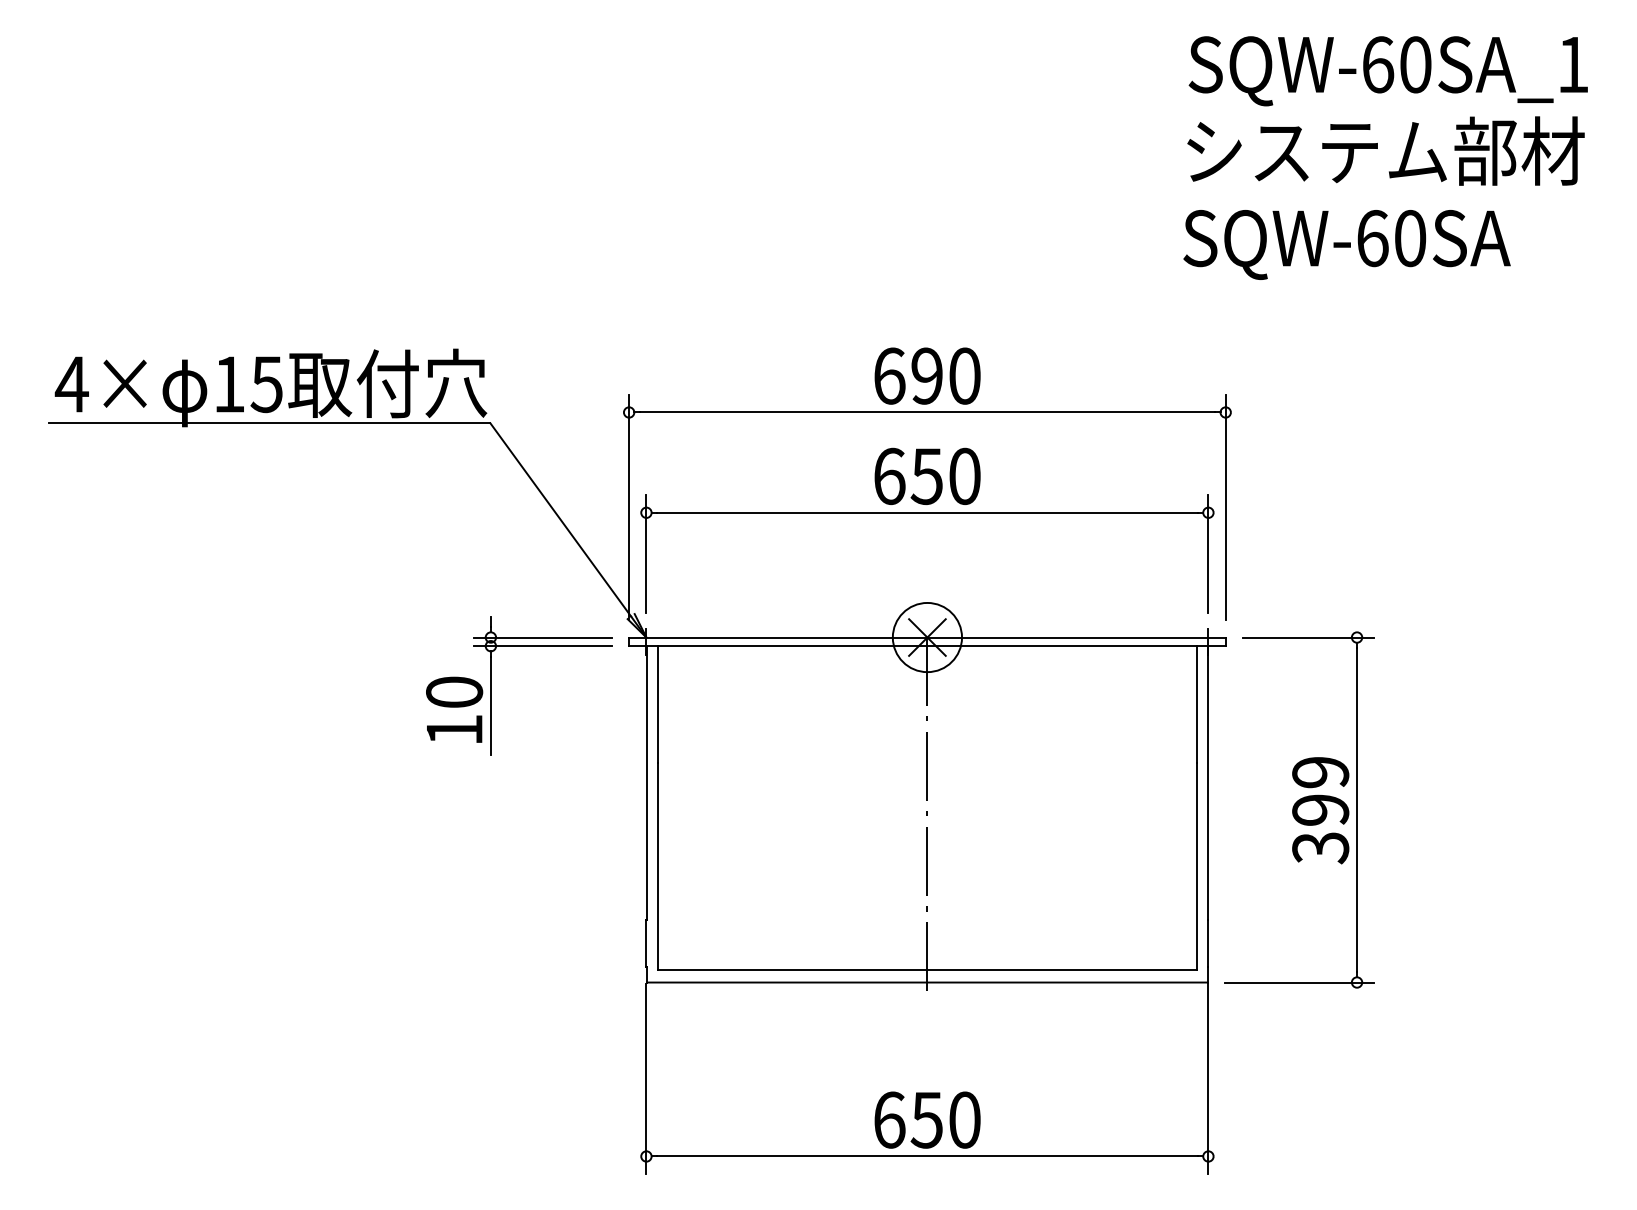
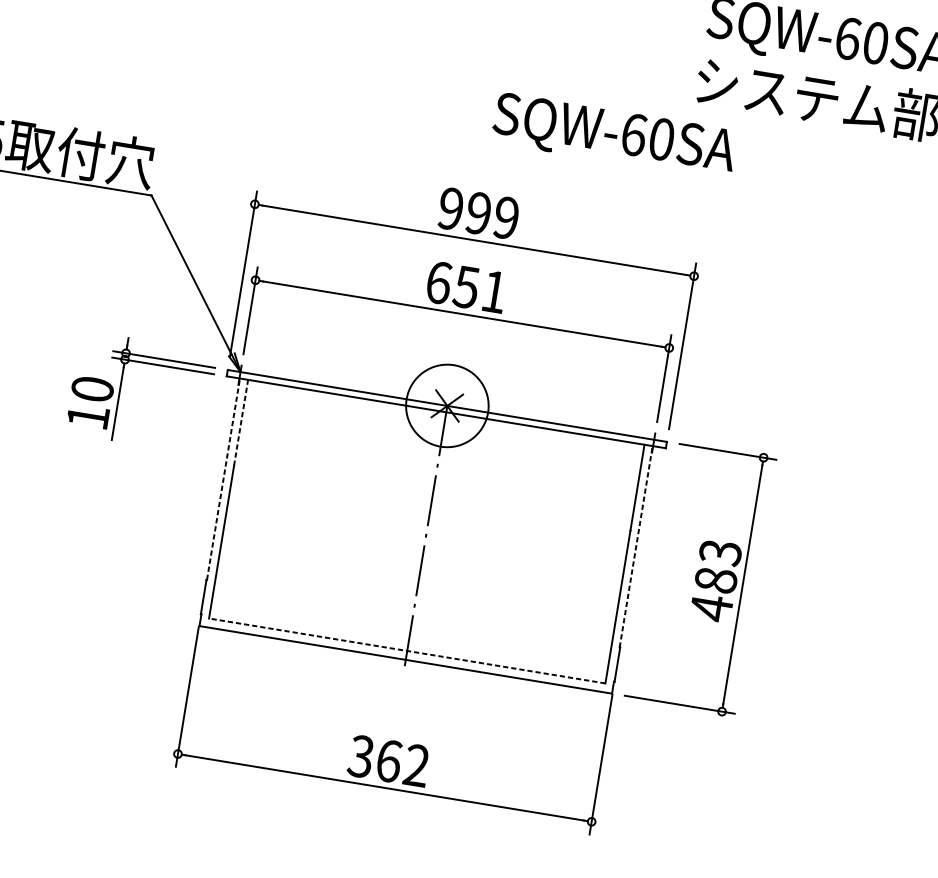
text: (1346, 244) -> (614, 136), moved
text: (926, 375) -> (478, 212), 690 -> 999
text: (964, 476) -> (494, 291), 650 -> 651
circle: (927, 637) -> (447, 405), size x1.6
line: (658, 704) -> (241, 422), solid -> dashed
line: (647, 783) -> (223, 479), solid -> dashed
line: (1207, 783) -> (635, 547), solid -> dashed
text: (1320, 811) -> (715, 581), 399 -> 483
line: (926, 970) -> (406, 650), solid -> dashed
text: (926, 1119) -> (388, 760), 650 -> 362

